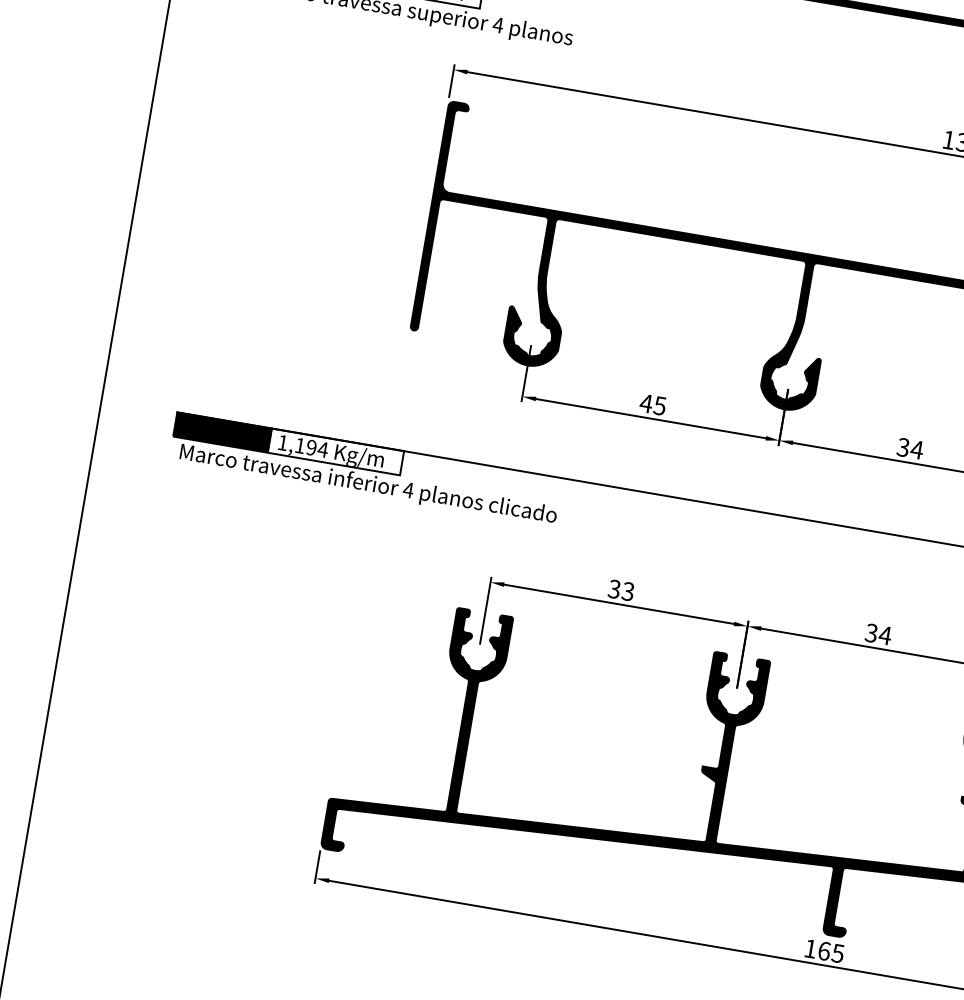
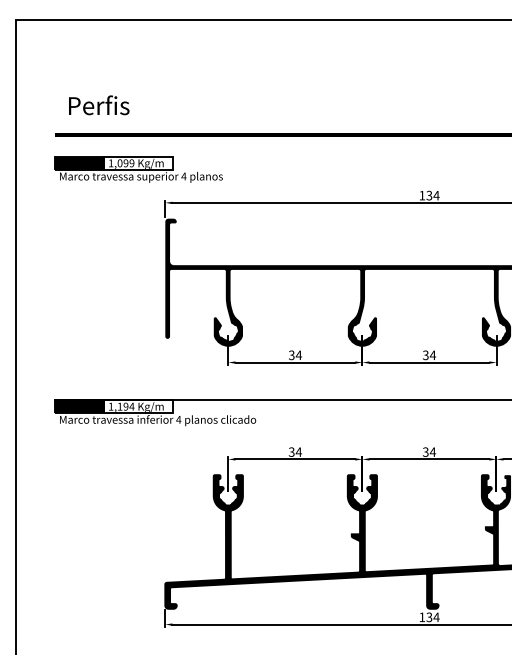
text: (651, 404) -> (294, 355), 45 -> 34
text: (627, 590) -> (298, 451), 33 -> 34
text: (830, 952) -> (432, 617), 165 -> 134

